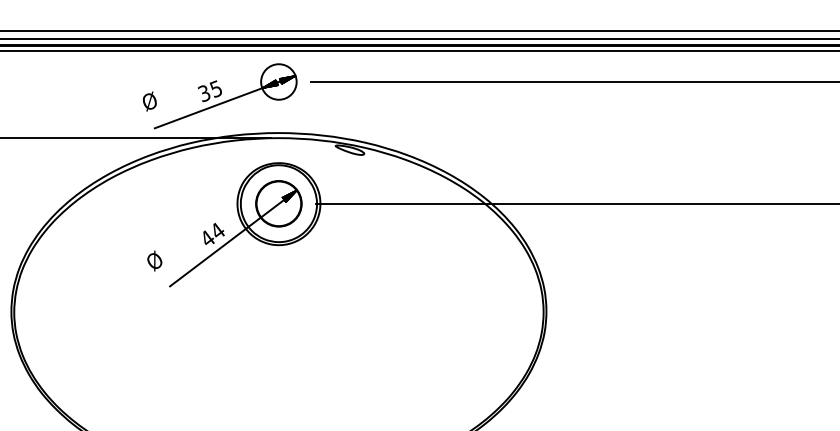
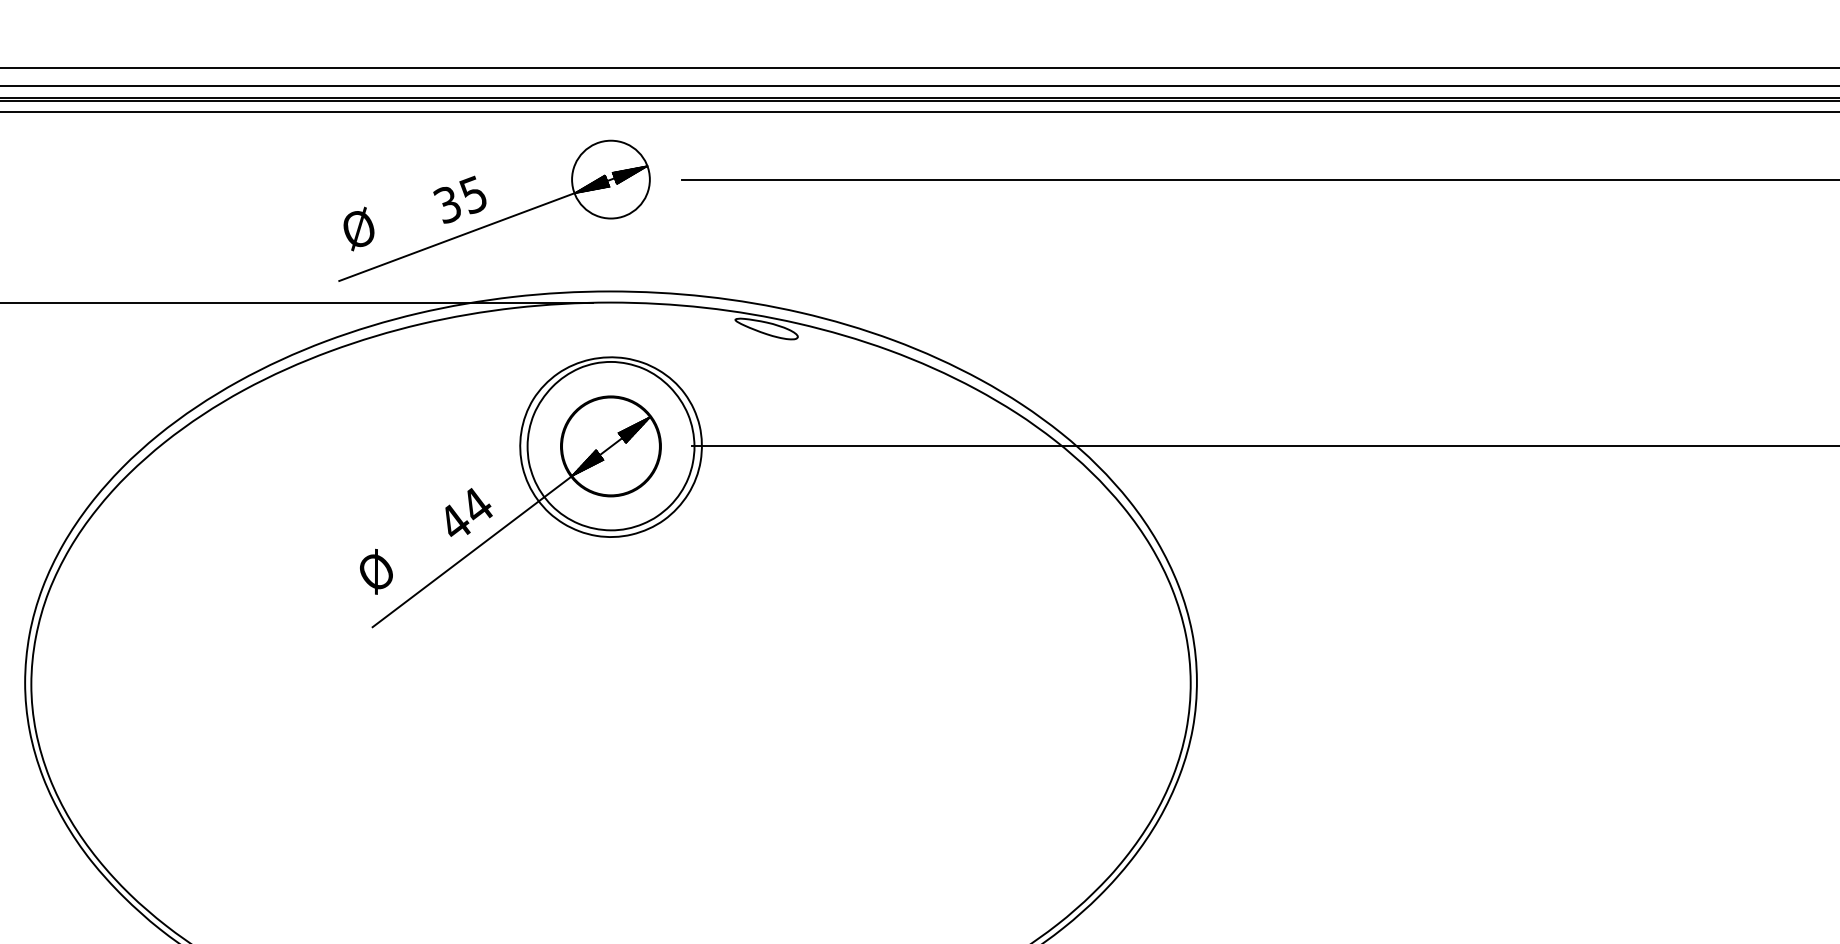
text: (149, 101) -> (358, 228), moved
hatch: (268, 211) -> (588, 463), added
text: (154, 260) -> (375, 570), moved

